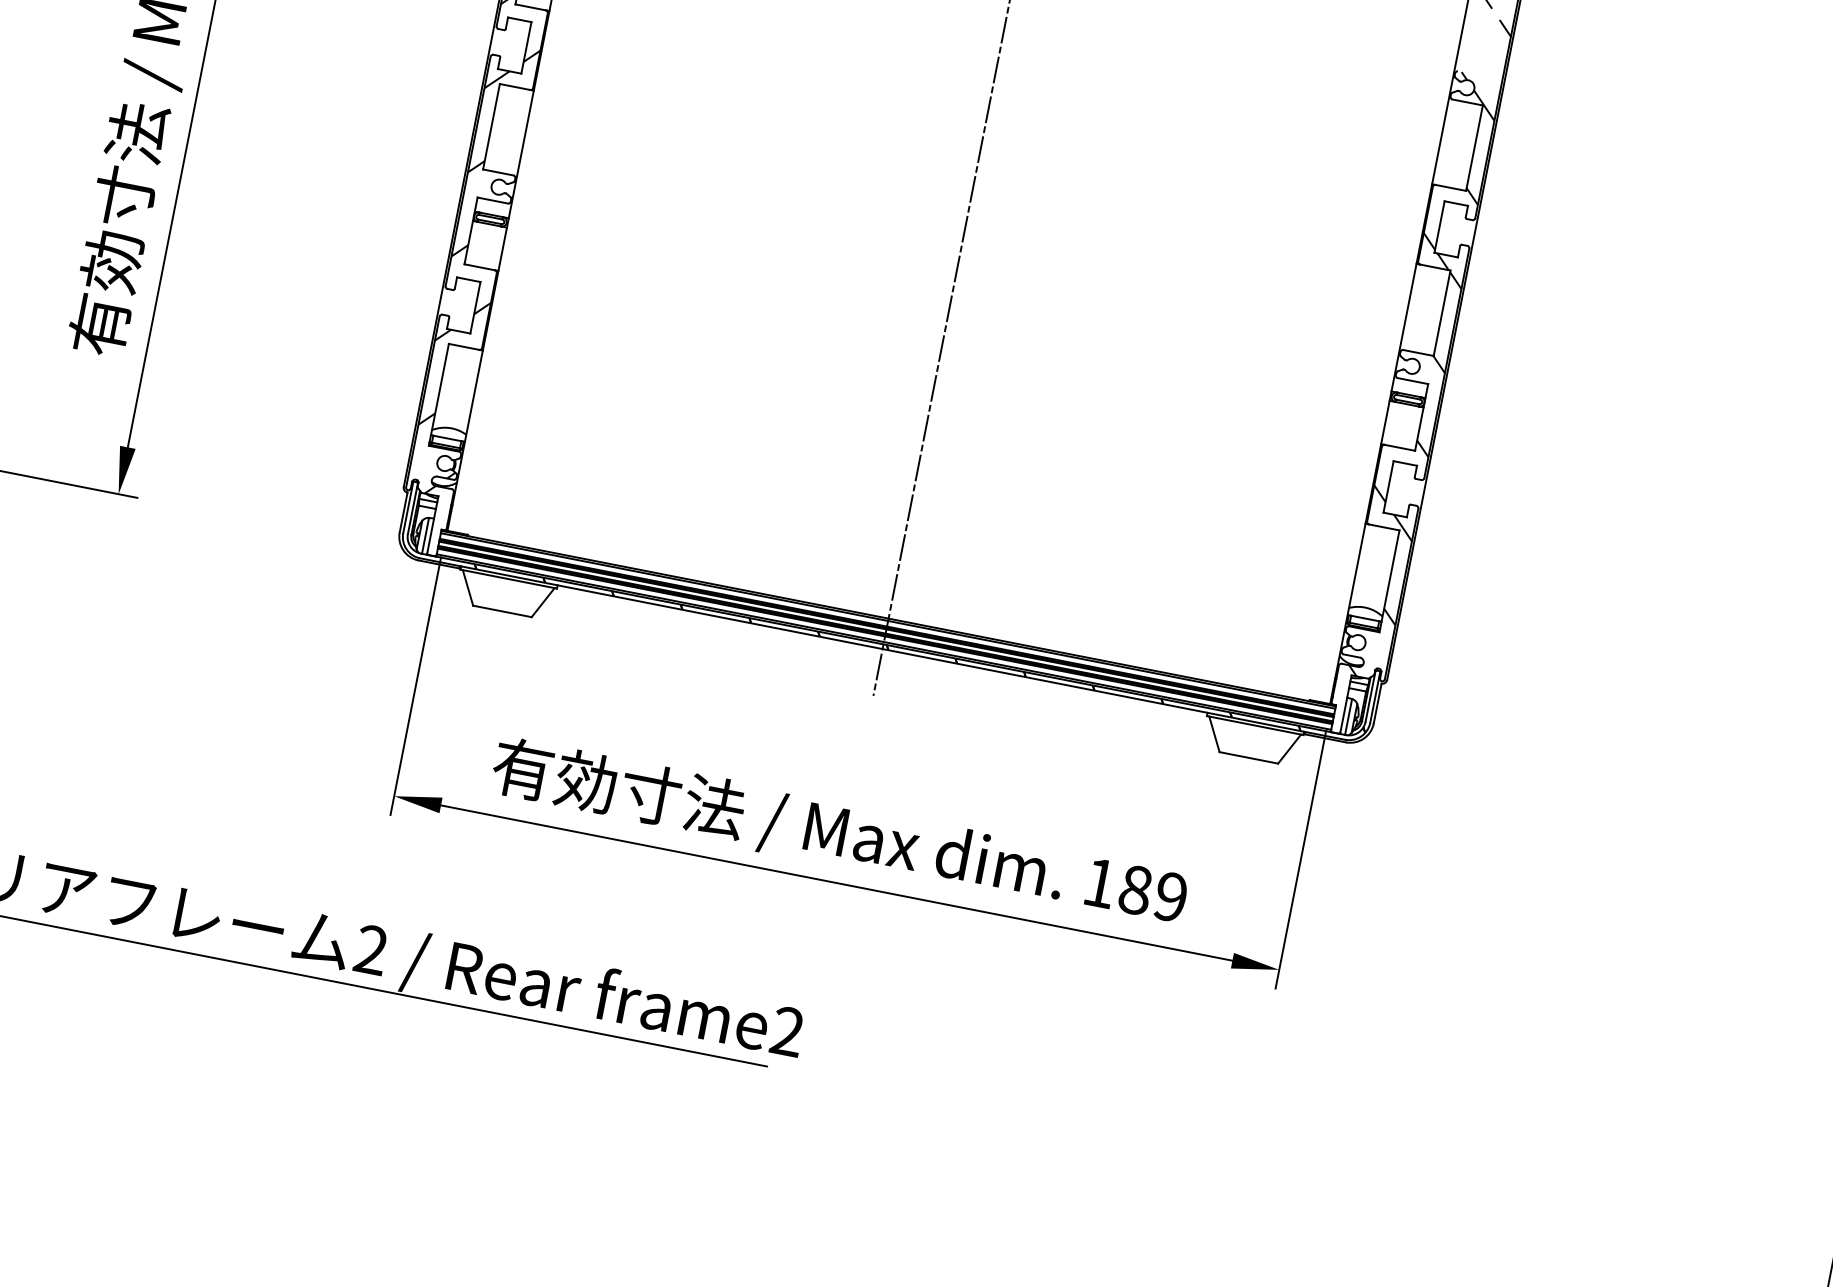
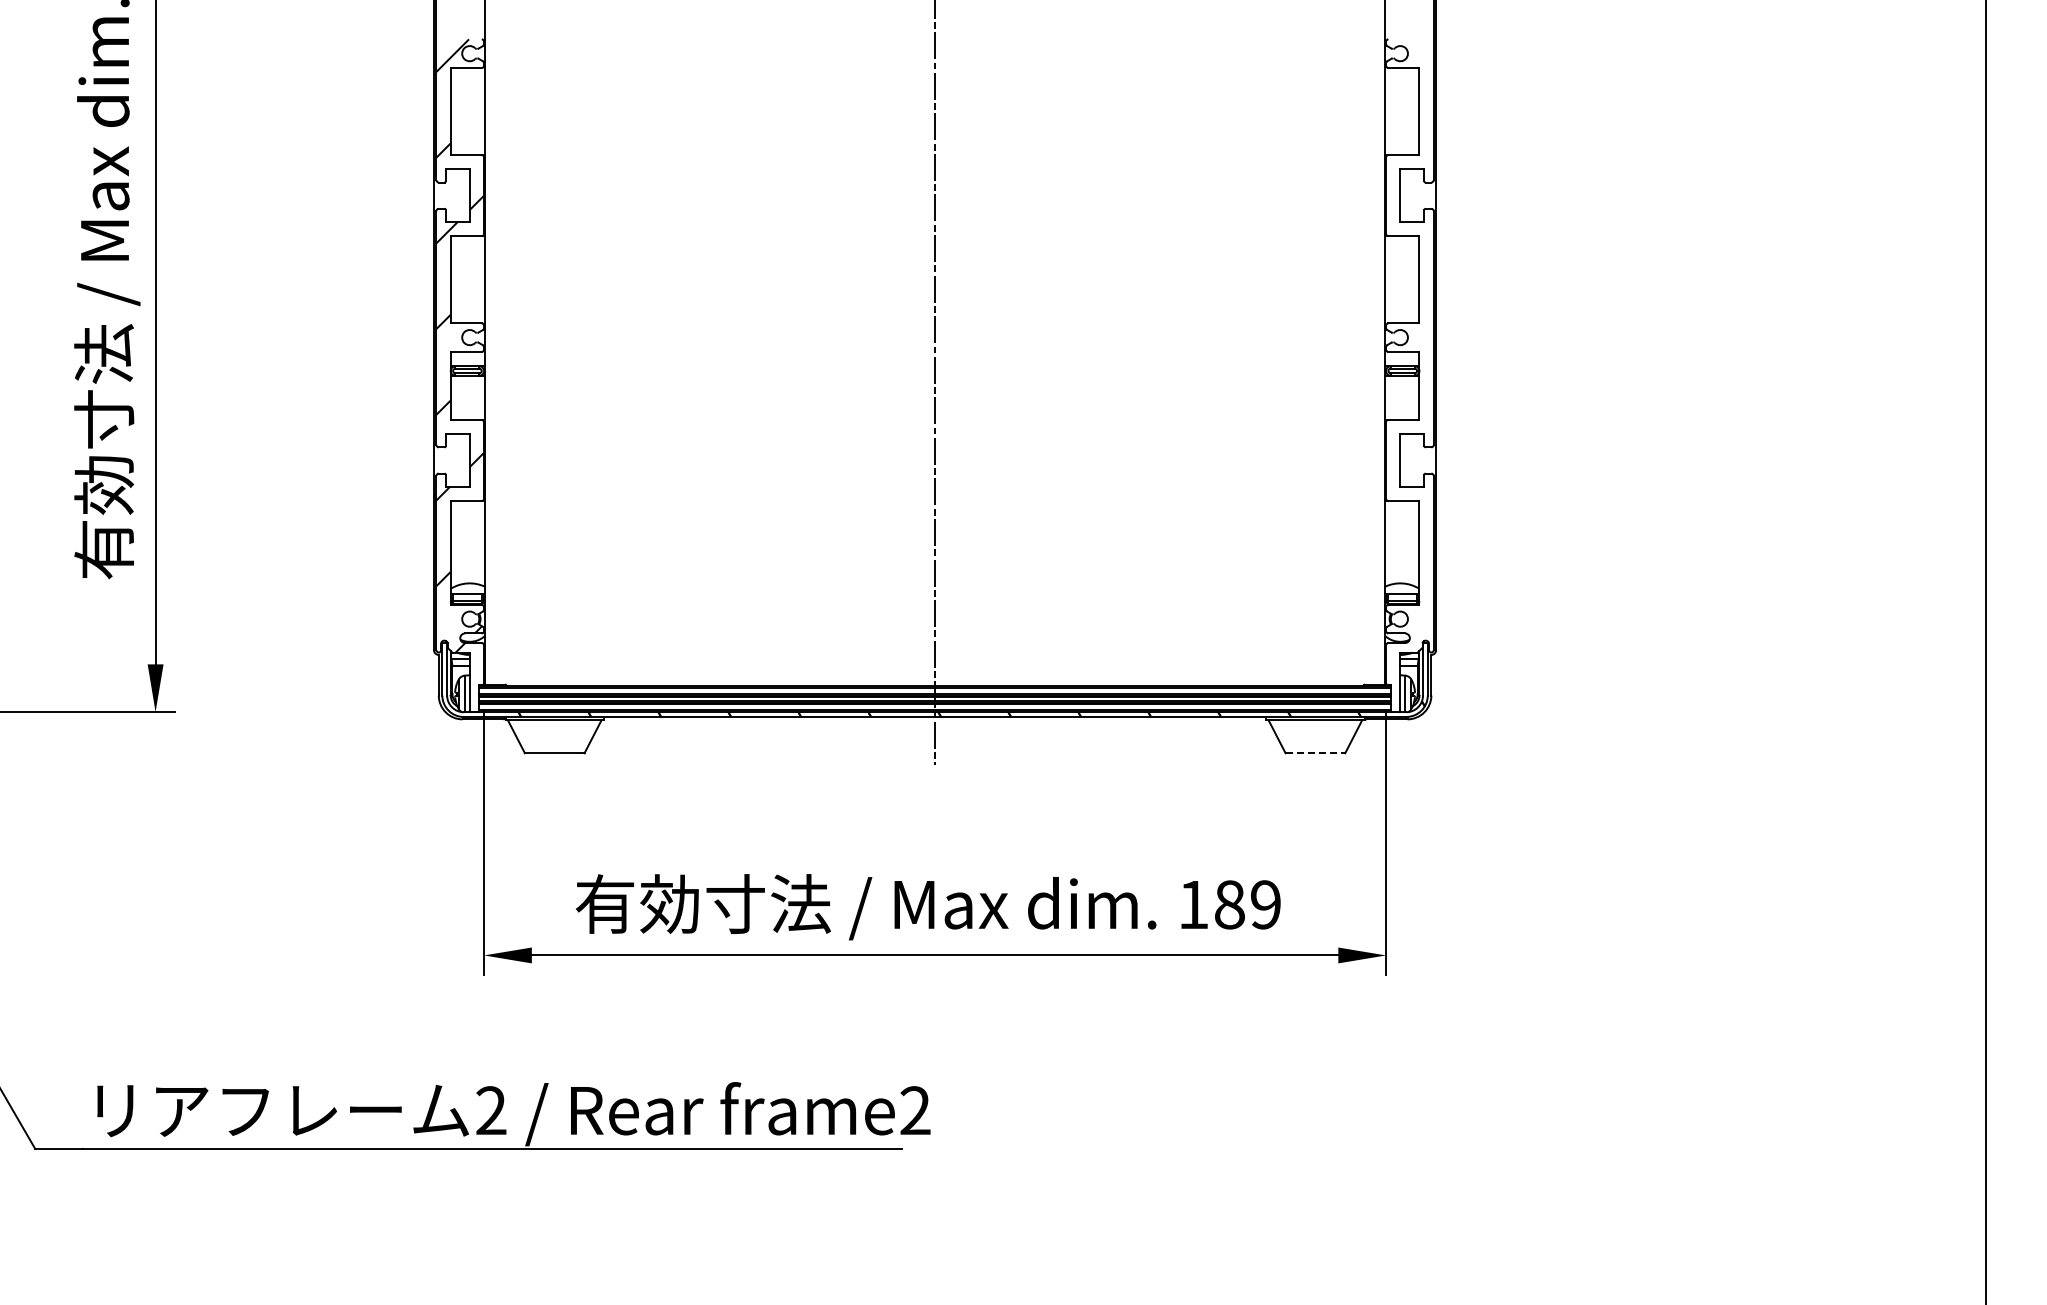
hatch: (1419, 375) -> (1409, 345), removed
line: (1248, 758) -> (1315, 753), solid -> dashed

